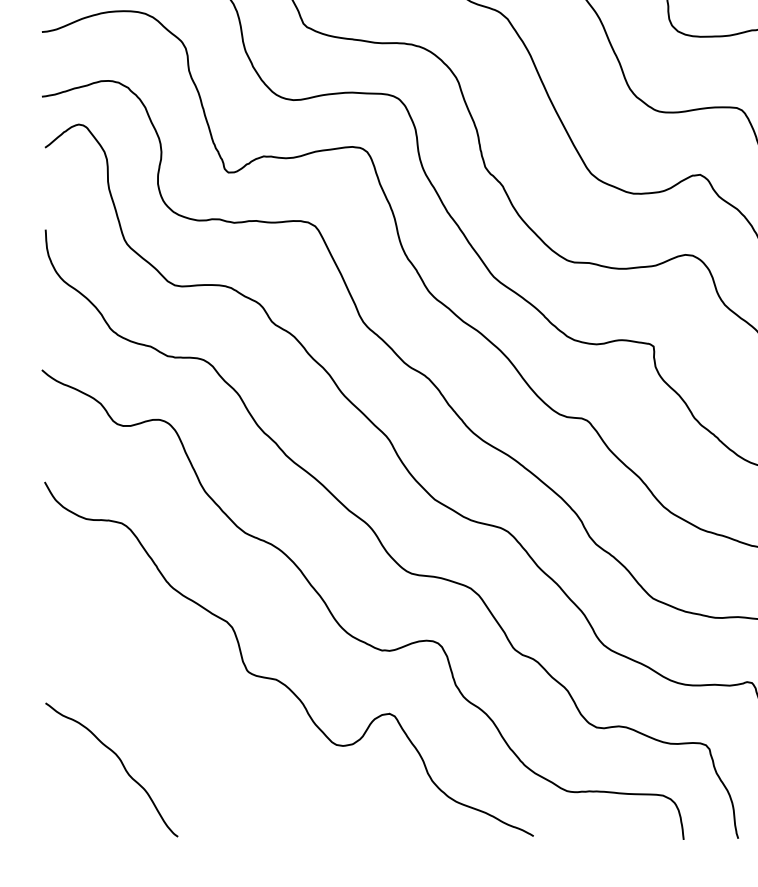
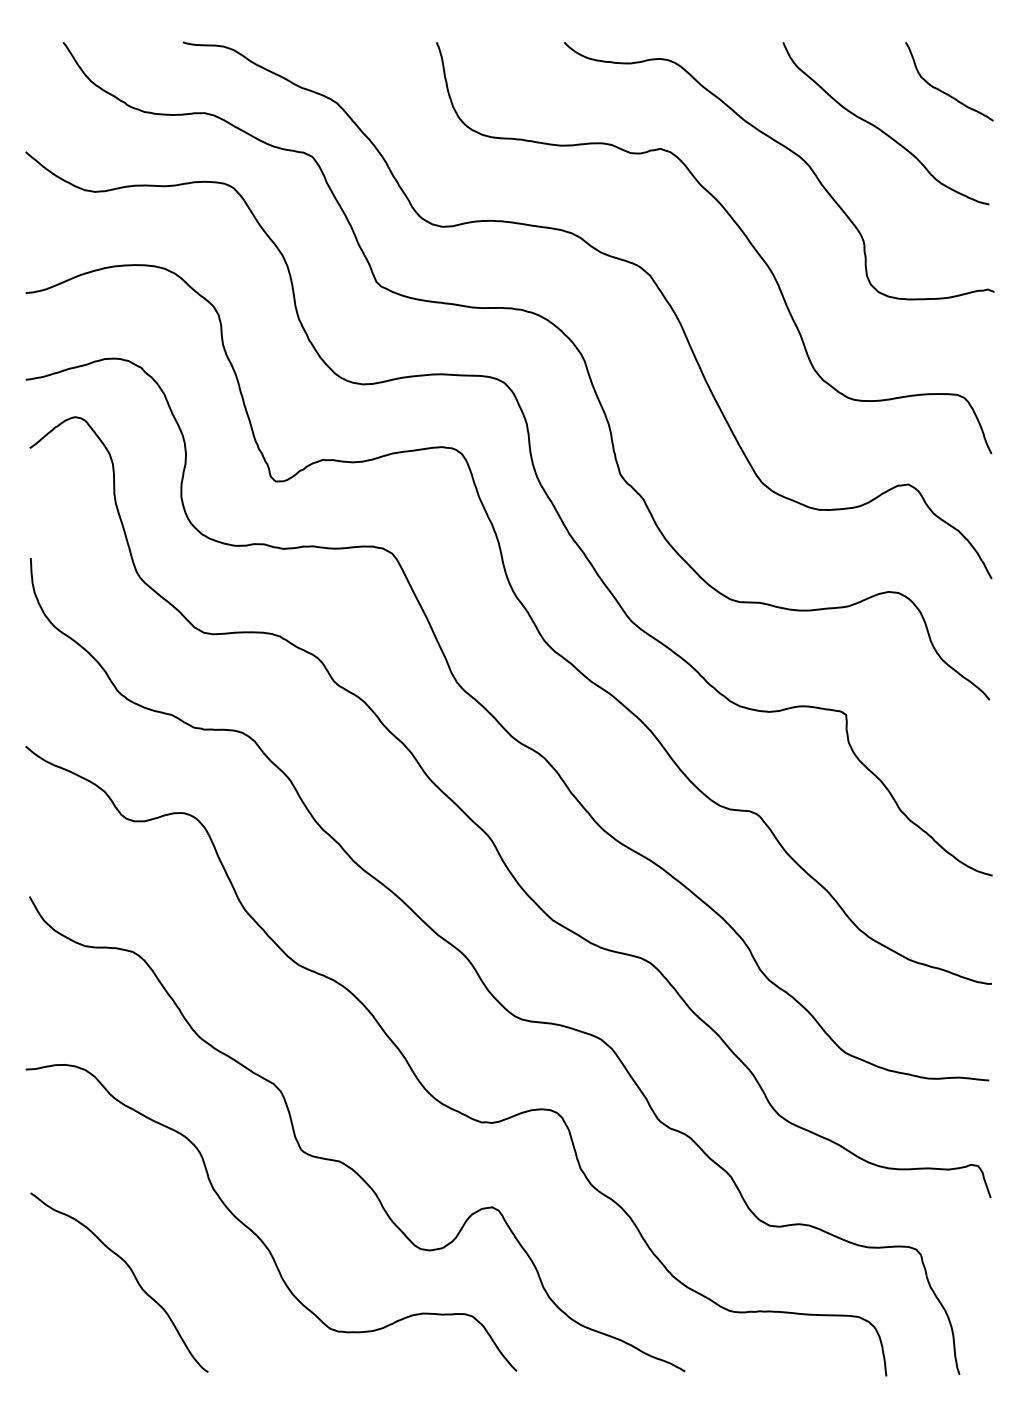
curve: (214, 733) -> (256, 1233), added

